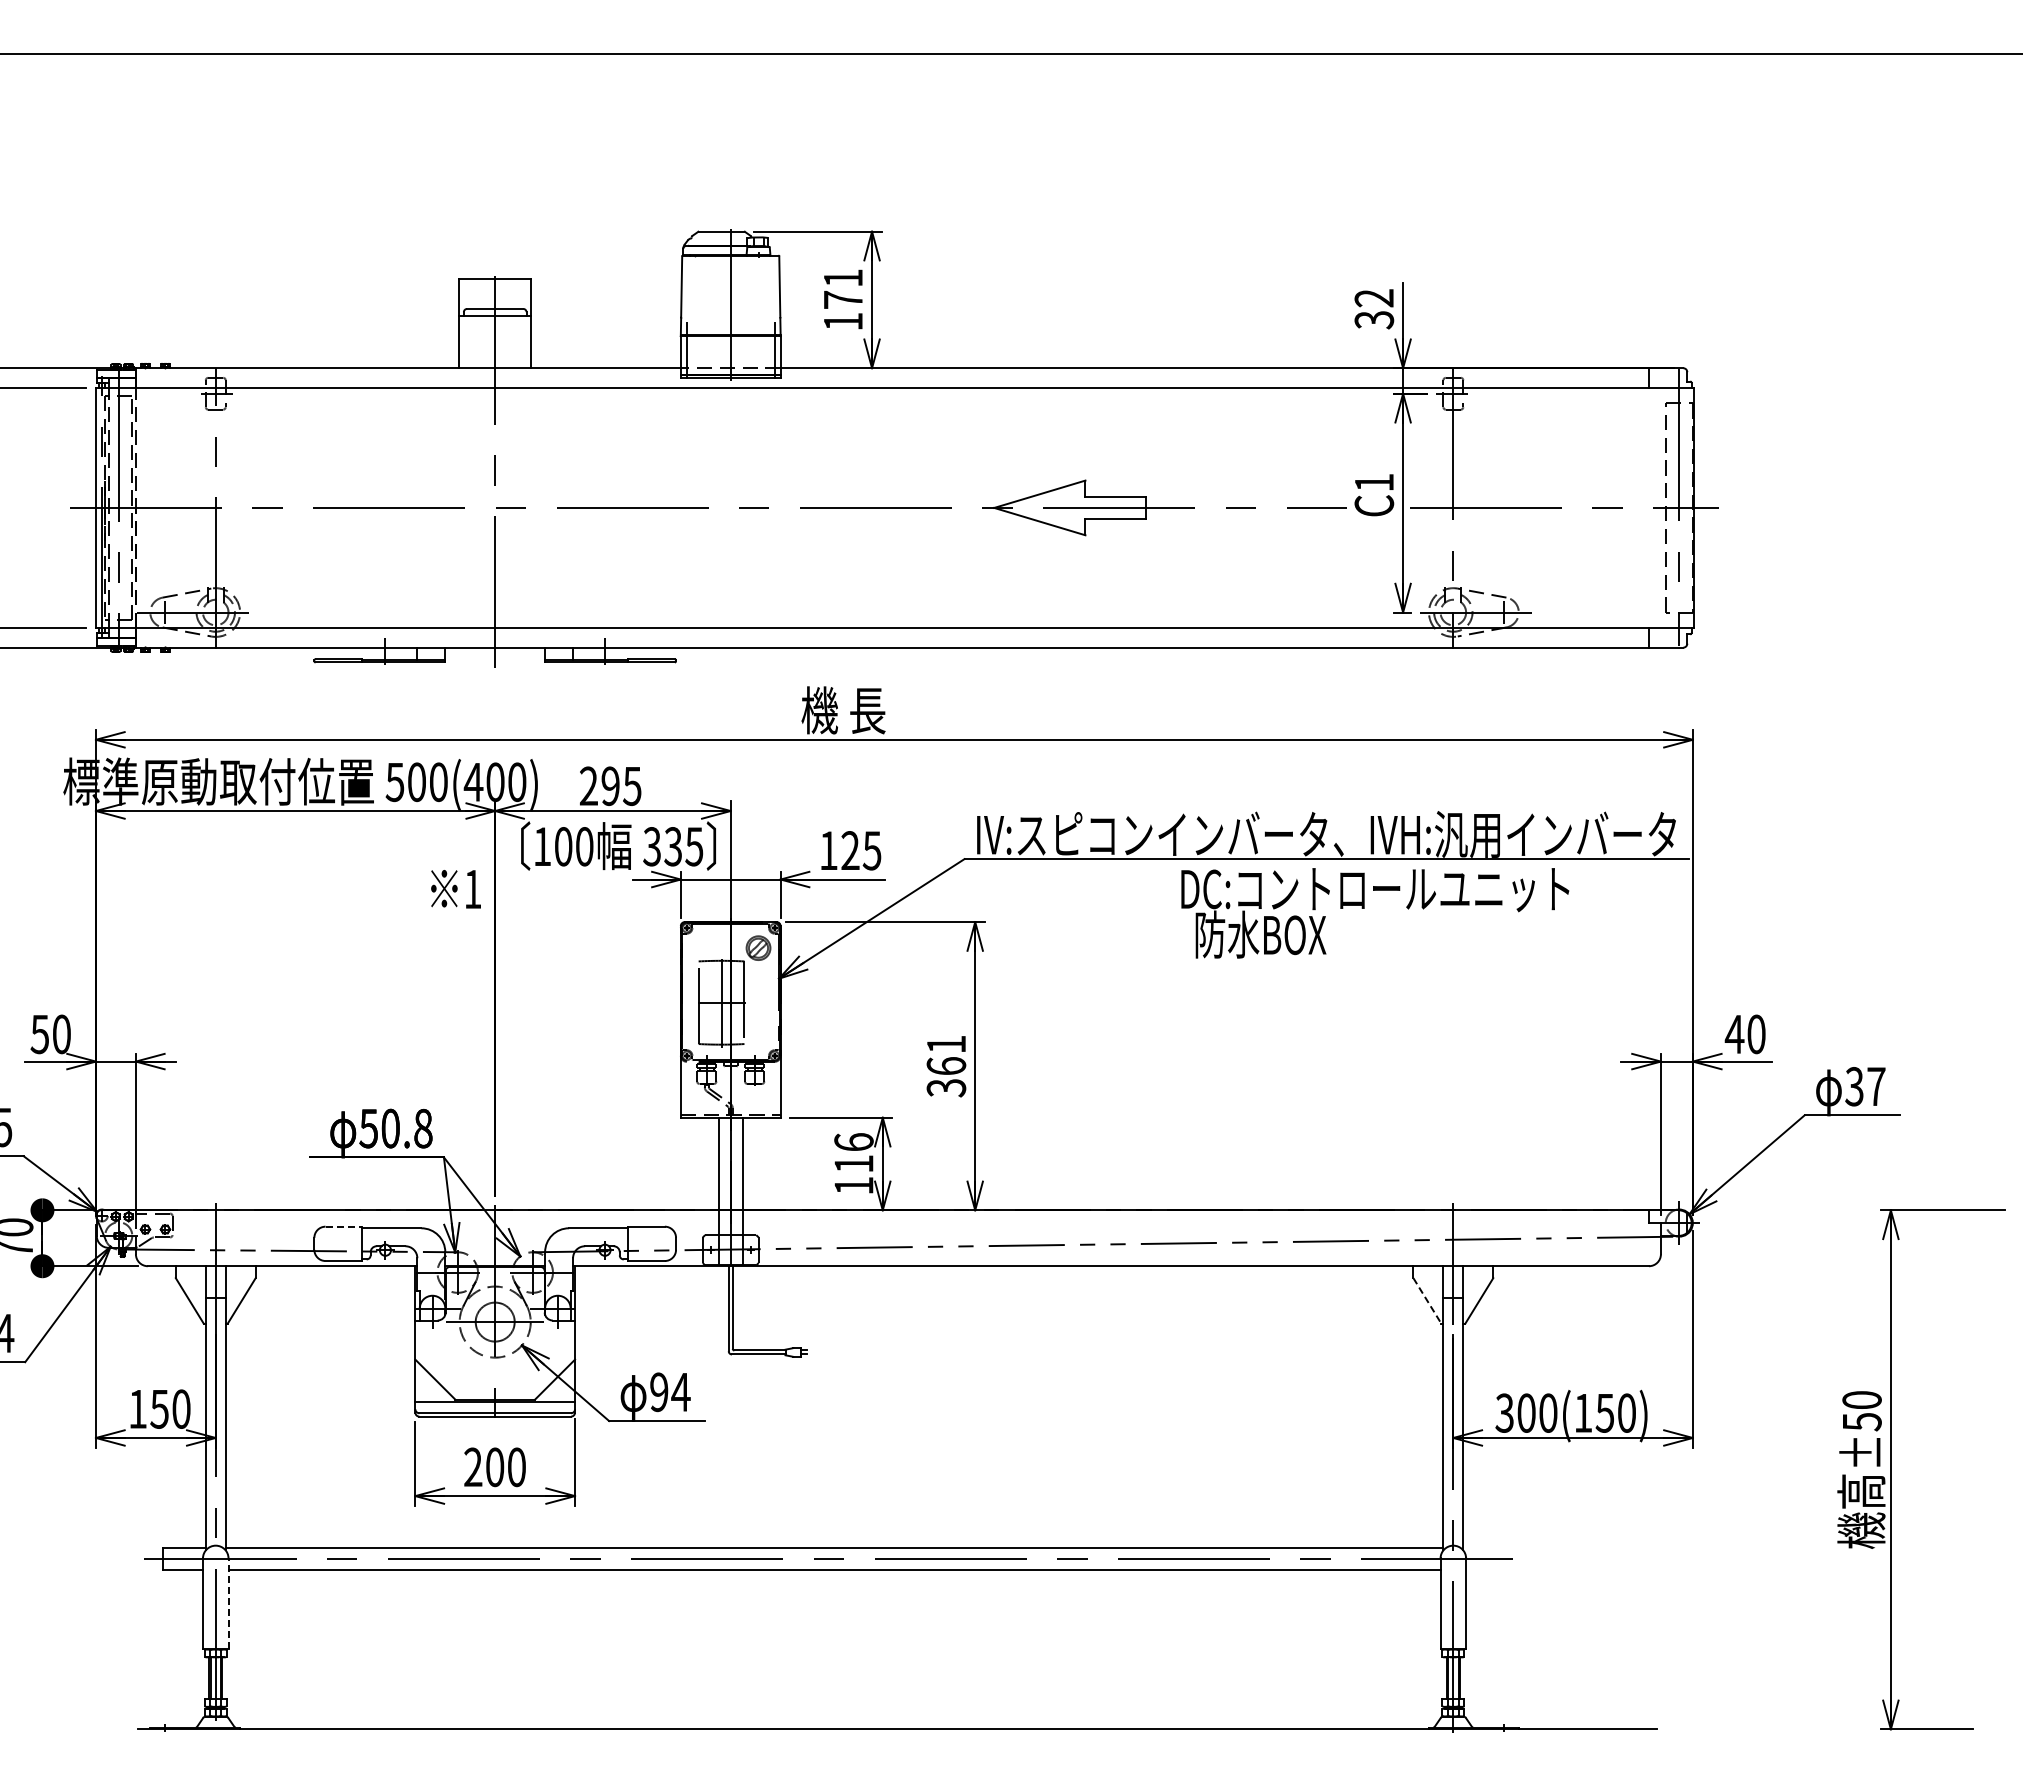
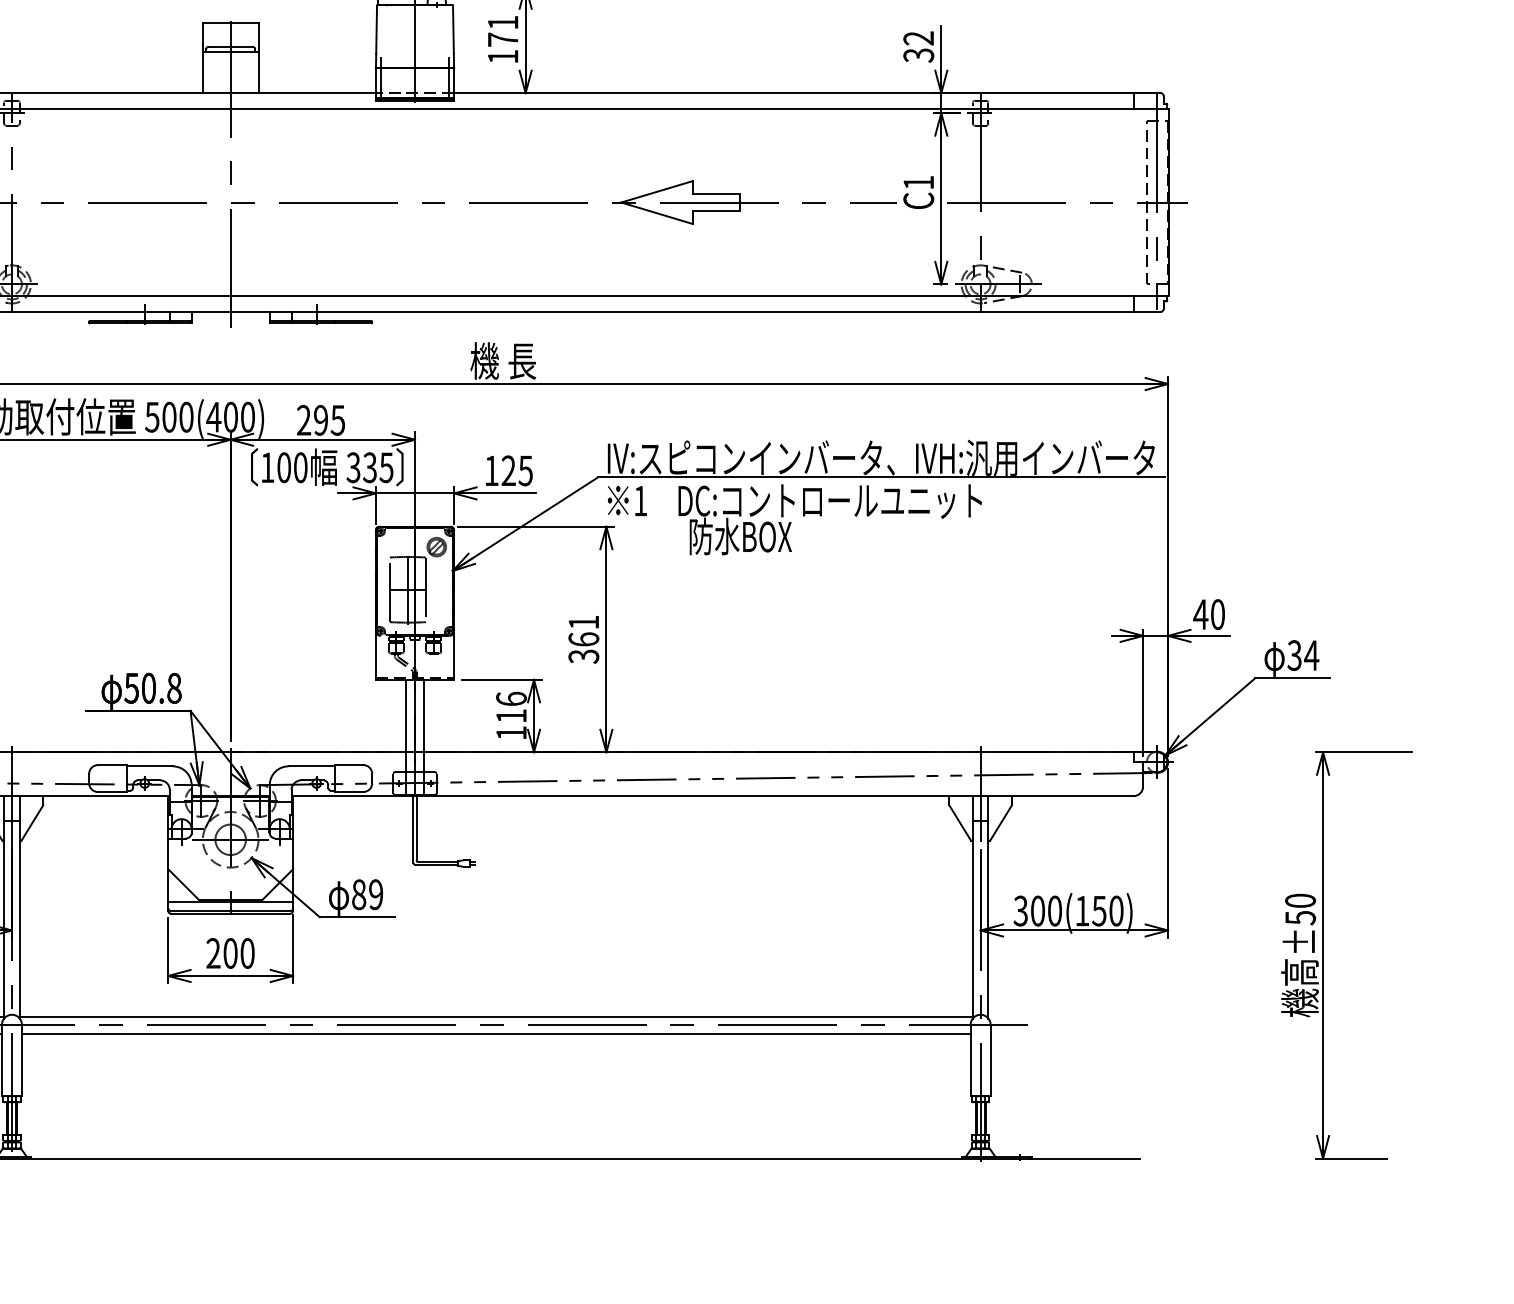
text: (455, 889) -> (626, 501), moved
text: (1375, 913) -> (830, 519), moved
text: (1876, 1086) -> (1311, 655), 37 -> 34
line: (344, 1226) -> (112, 764), dashed -> solid
line: (1427, 1300) -> (960, 822), dashed -> solid
text: (670, 1392) -> (367, 894), 94 -> 89
line: (228, 1603) -> (21, 1060), dashed -> solid

